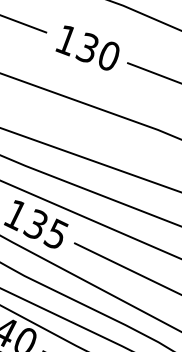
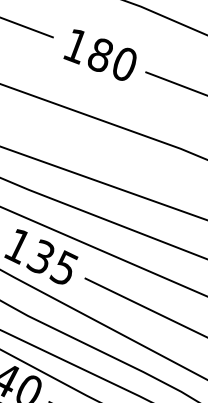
text: (86, 47) -> (98, 54), 130 -> 180

